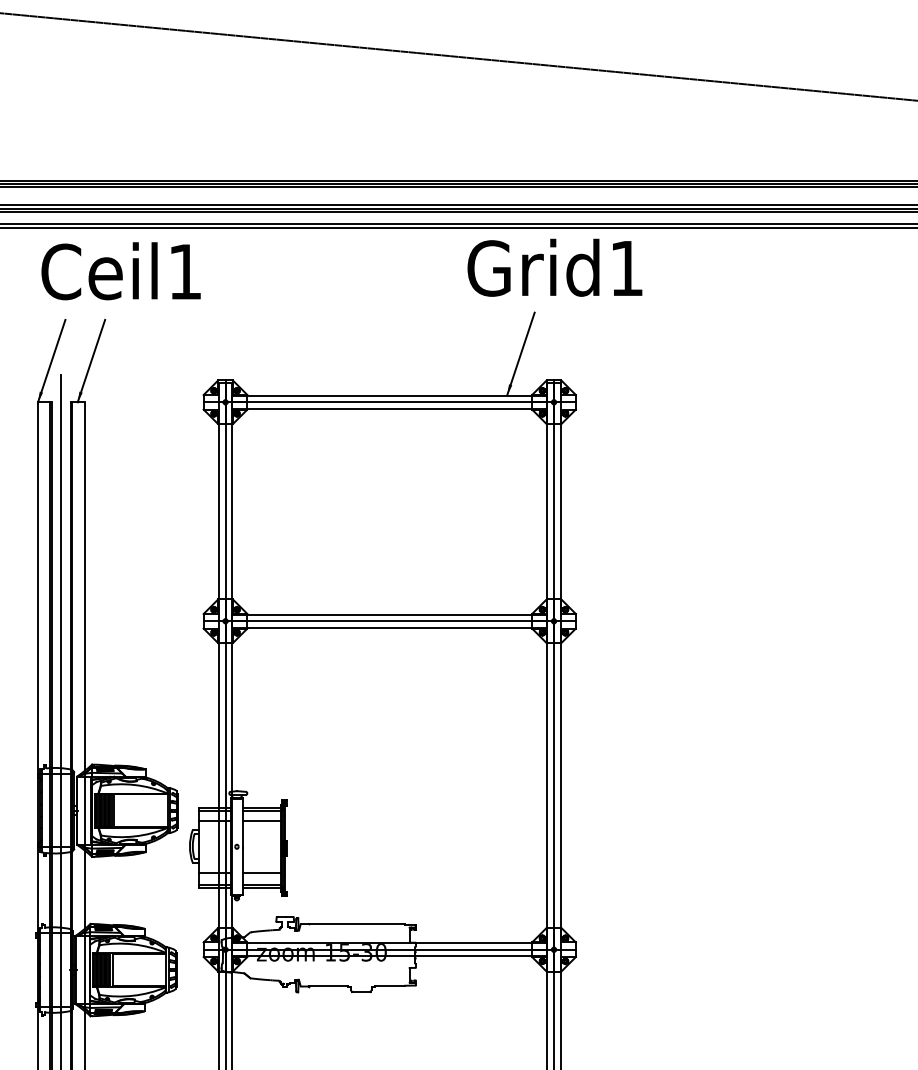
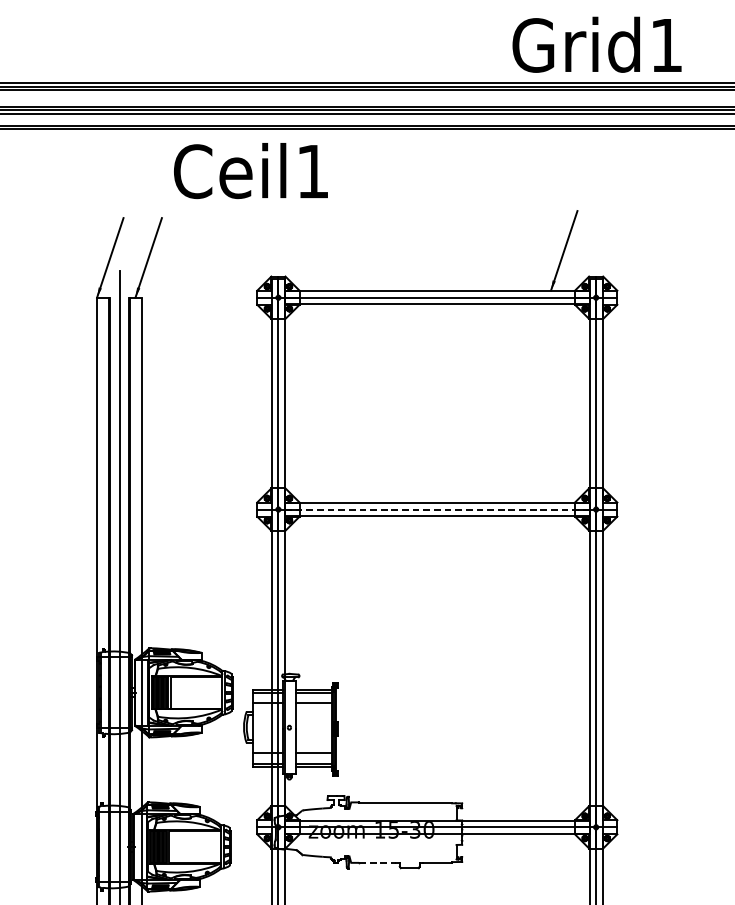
text: (554, 267) -> (596, 44), moved
text: (120, 271) -> (250, 171), moved
line: (389, 621) -> (437, 509), solid -> dashed
line: (328, 986) -> (378, 862), solid -> dashed

